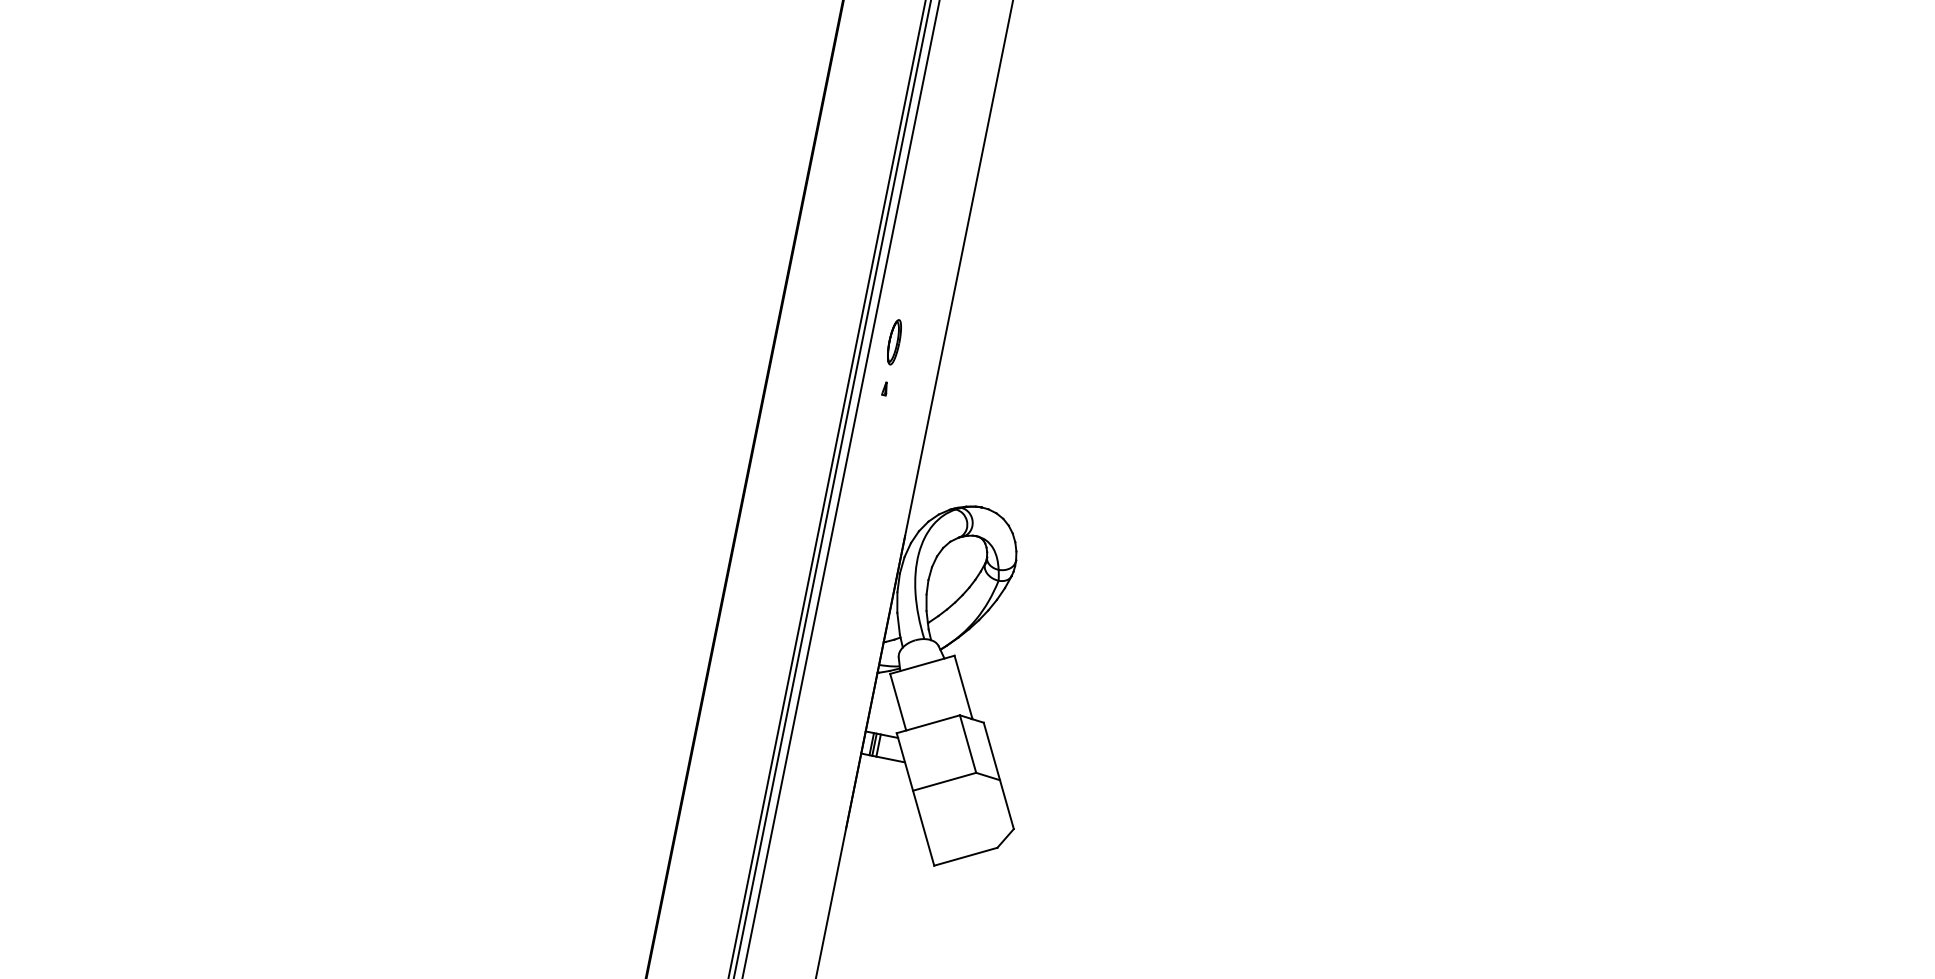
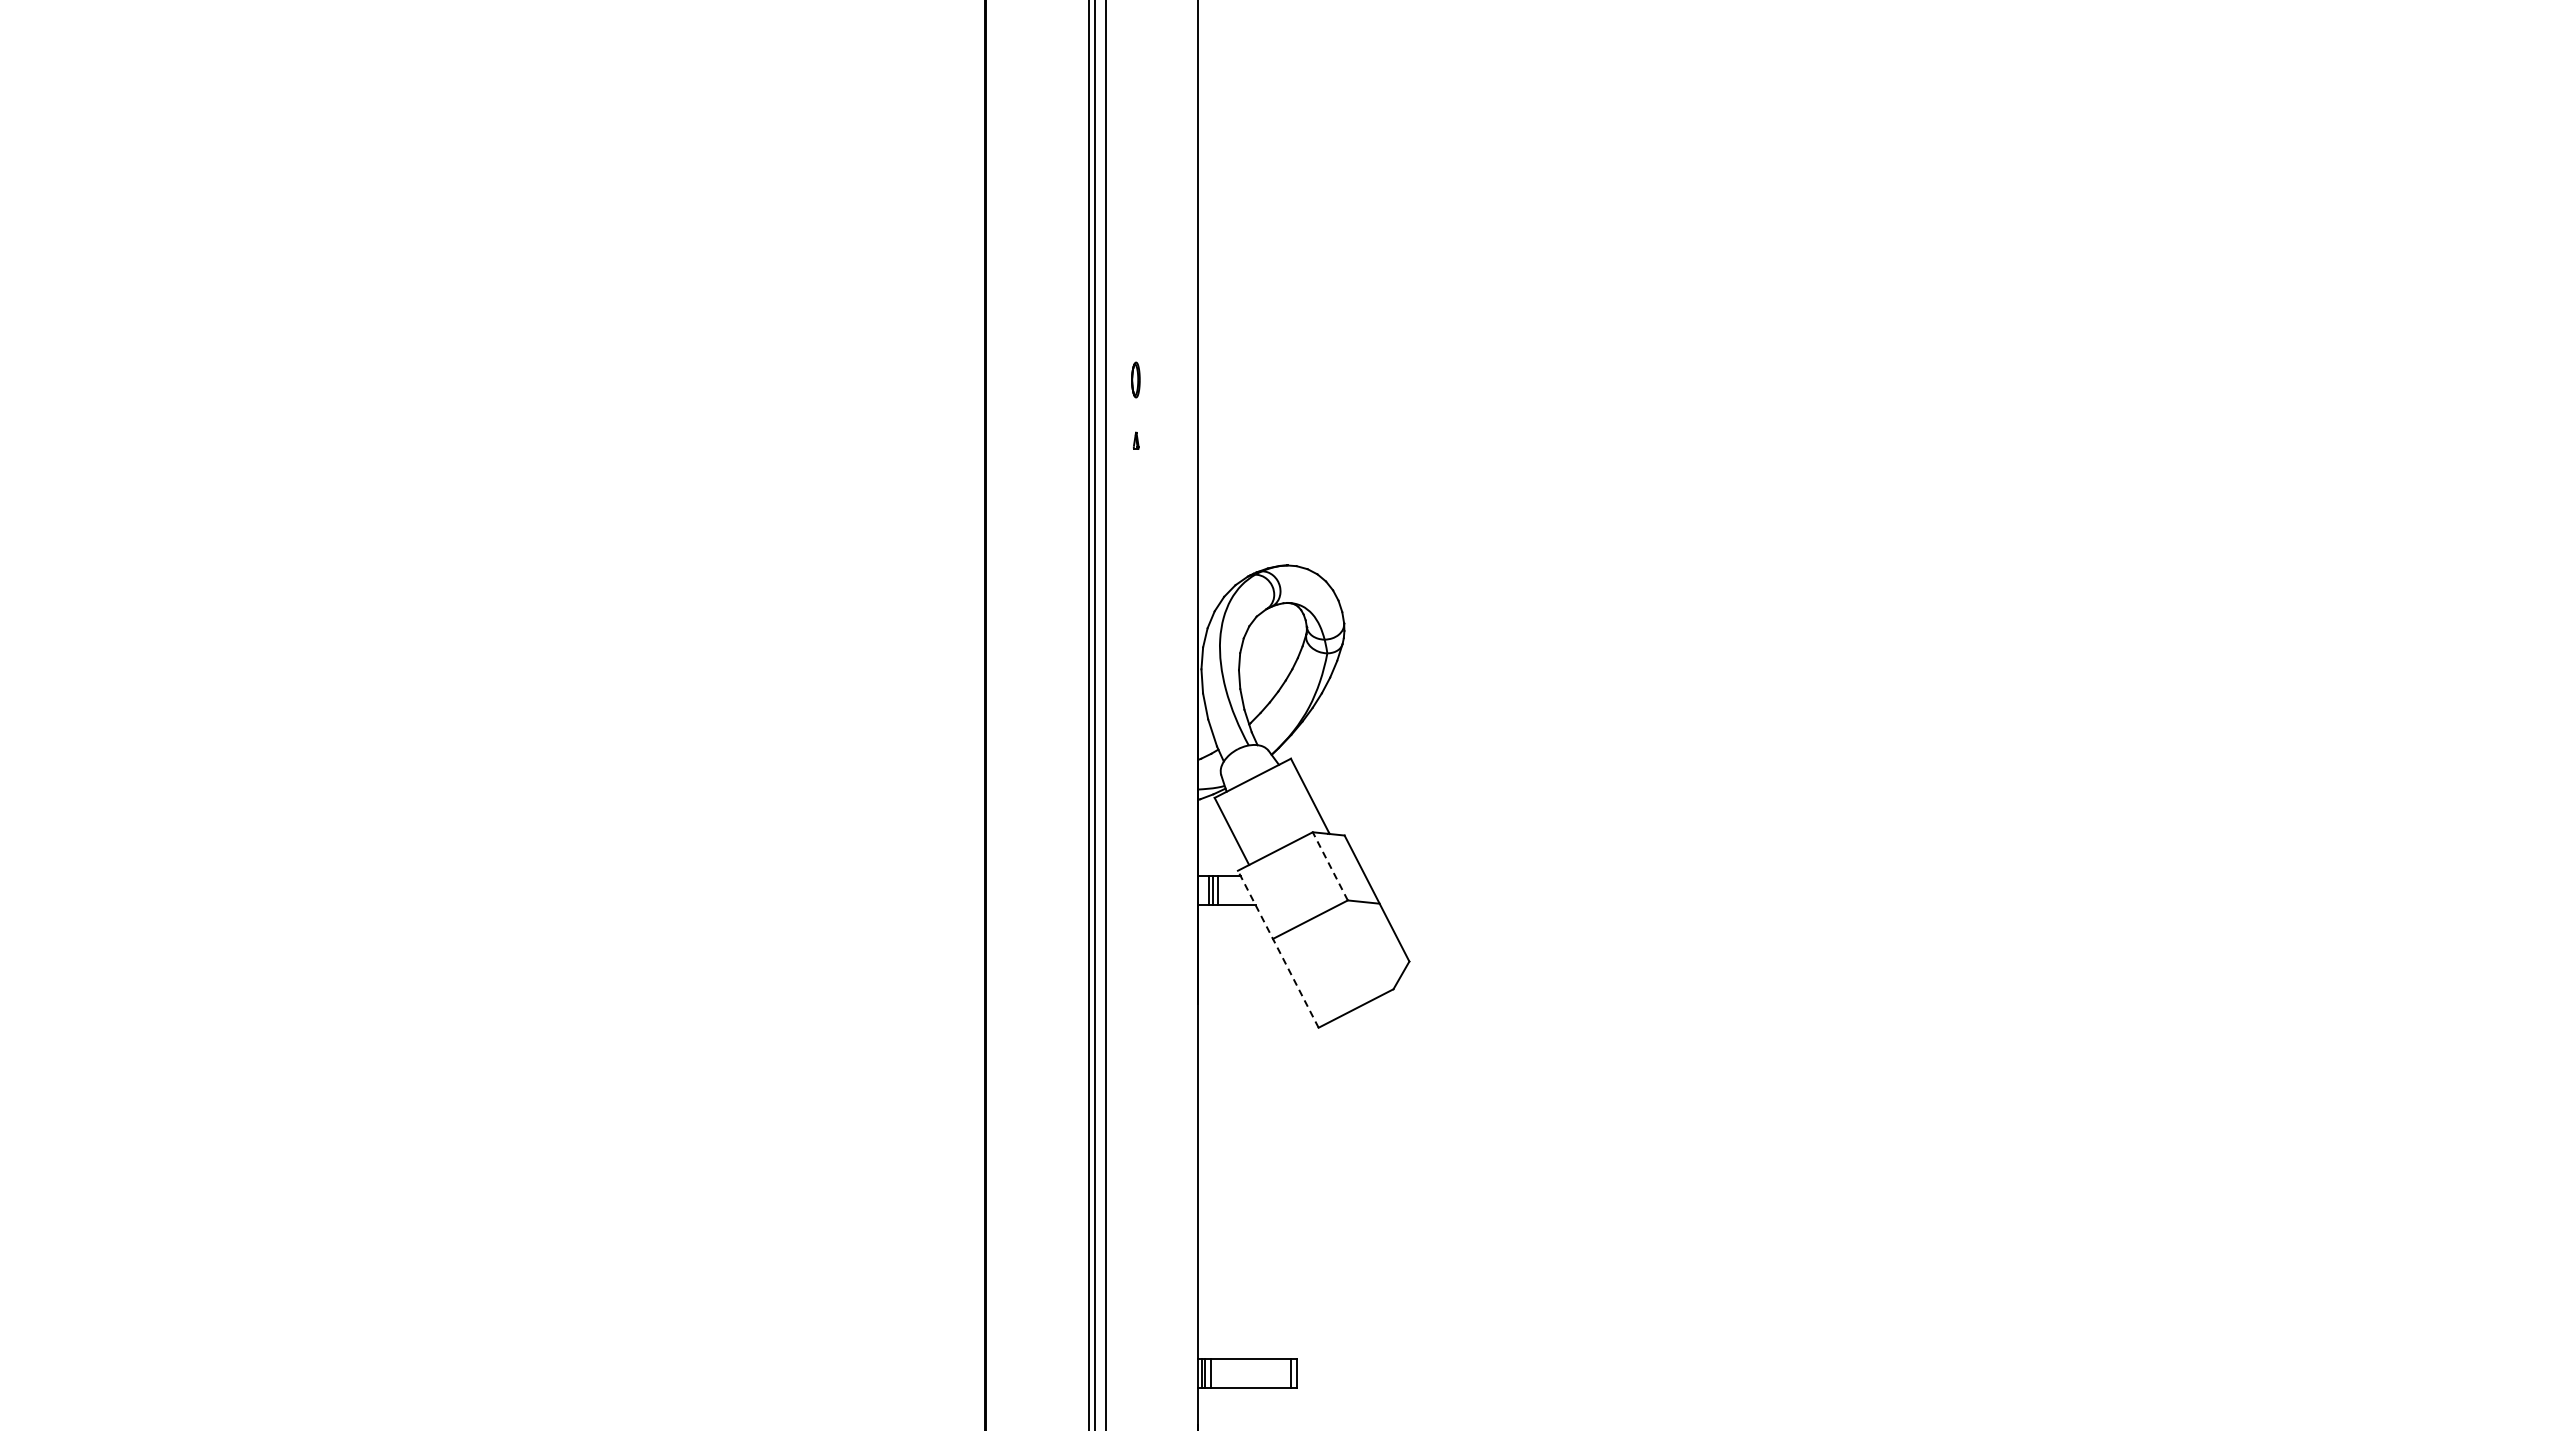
part: (894, 341) -> (1135, 379), size x0.6
line: (968, 743) -> (1330, 865), solid -> dashed
line: (915, 798) -> (1278, 948), solid -> dashed

